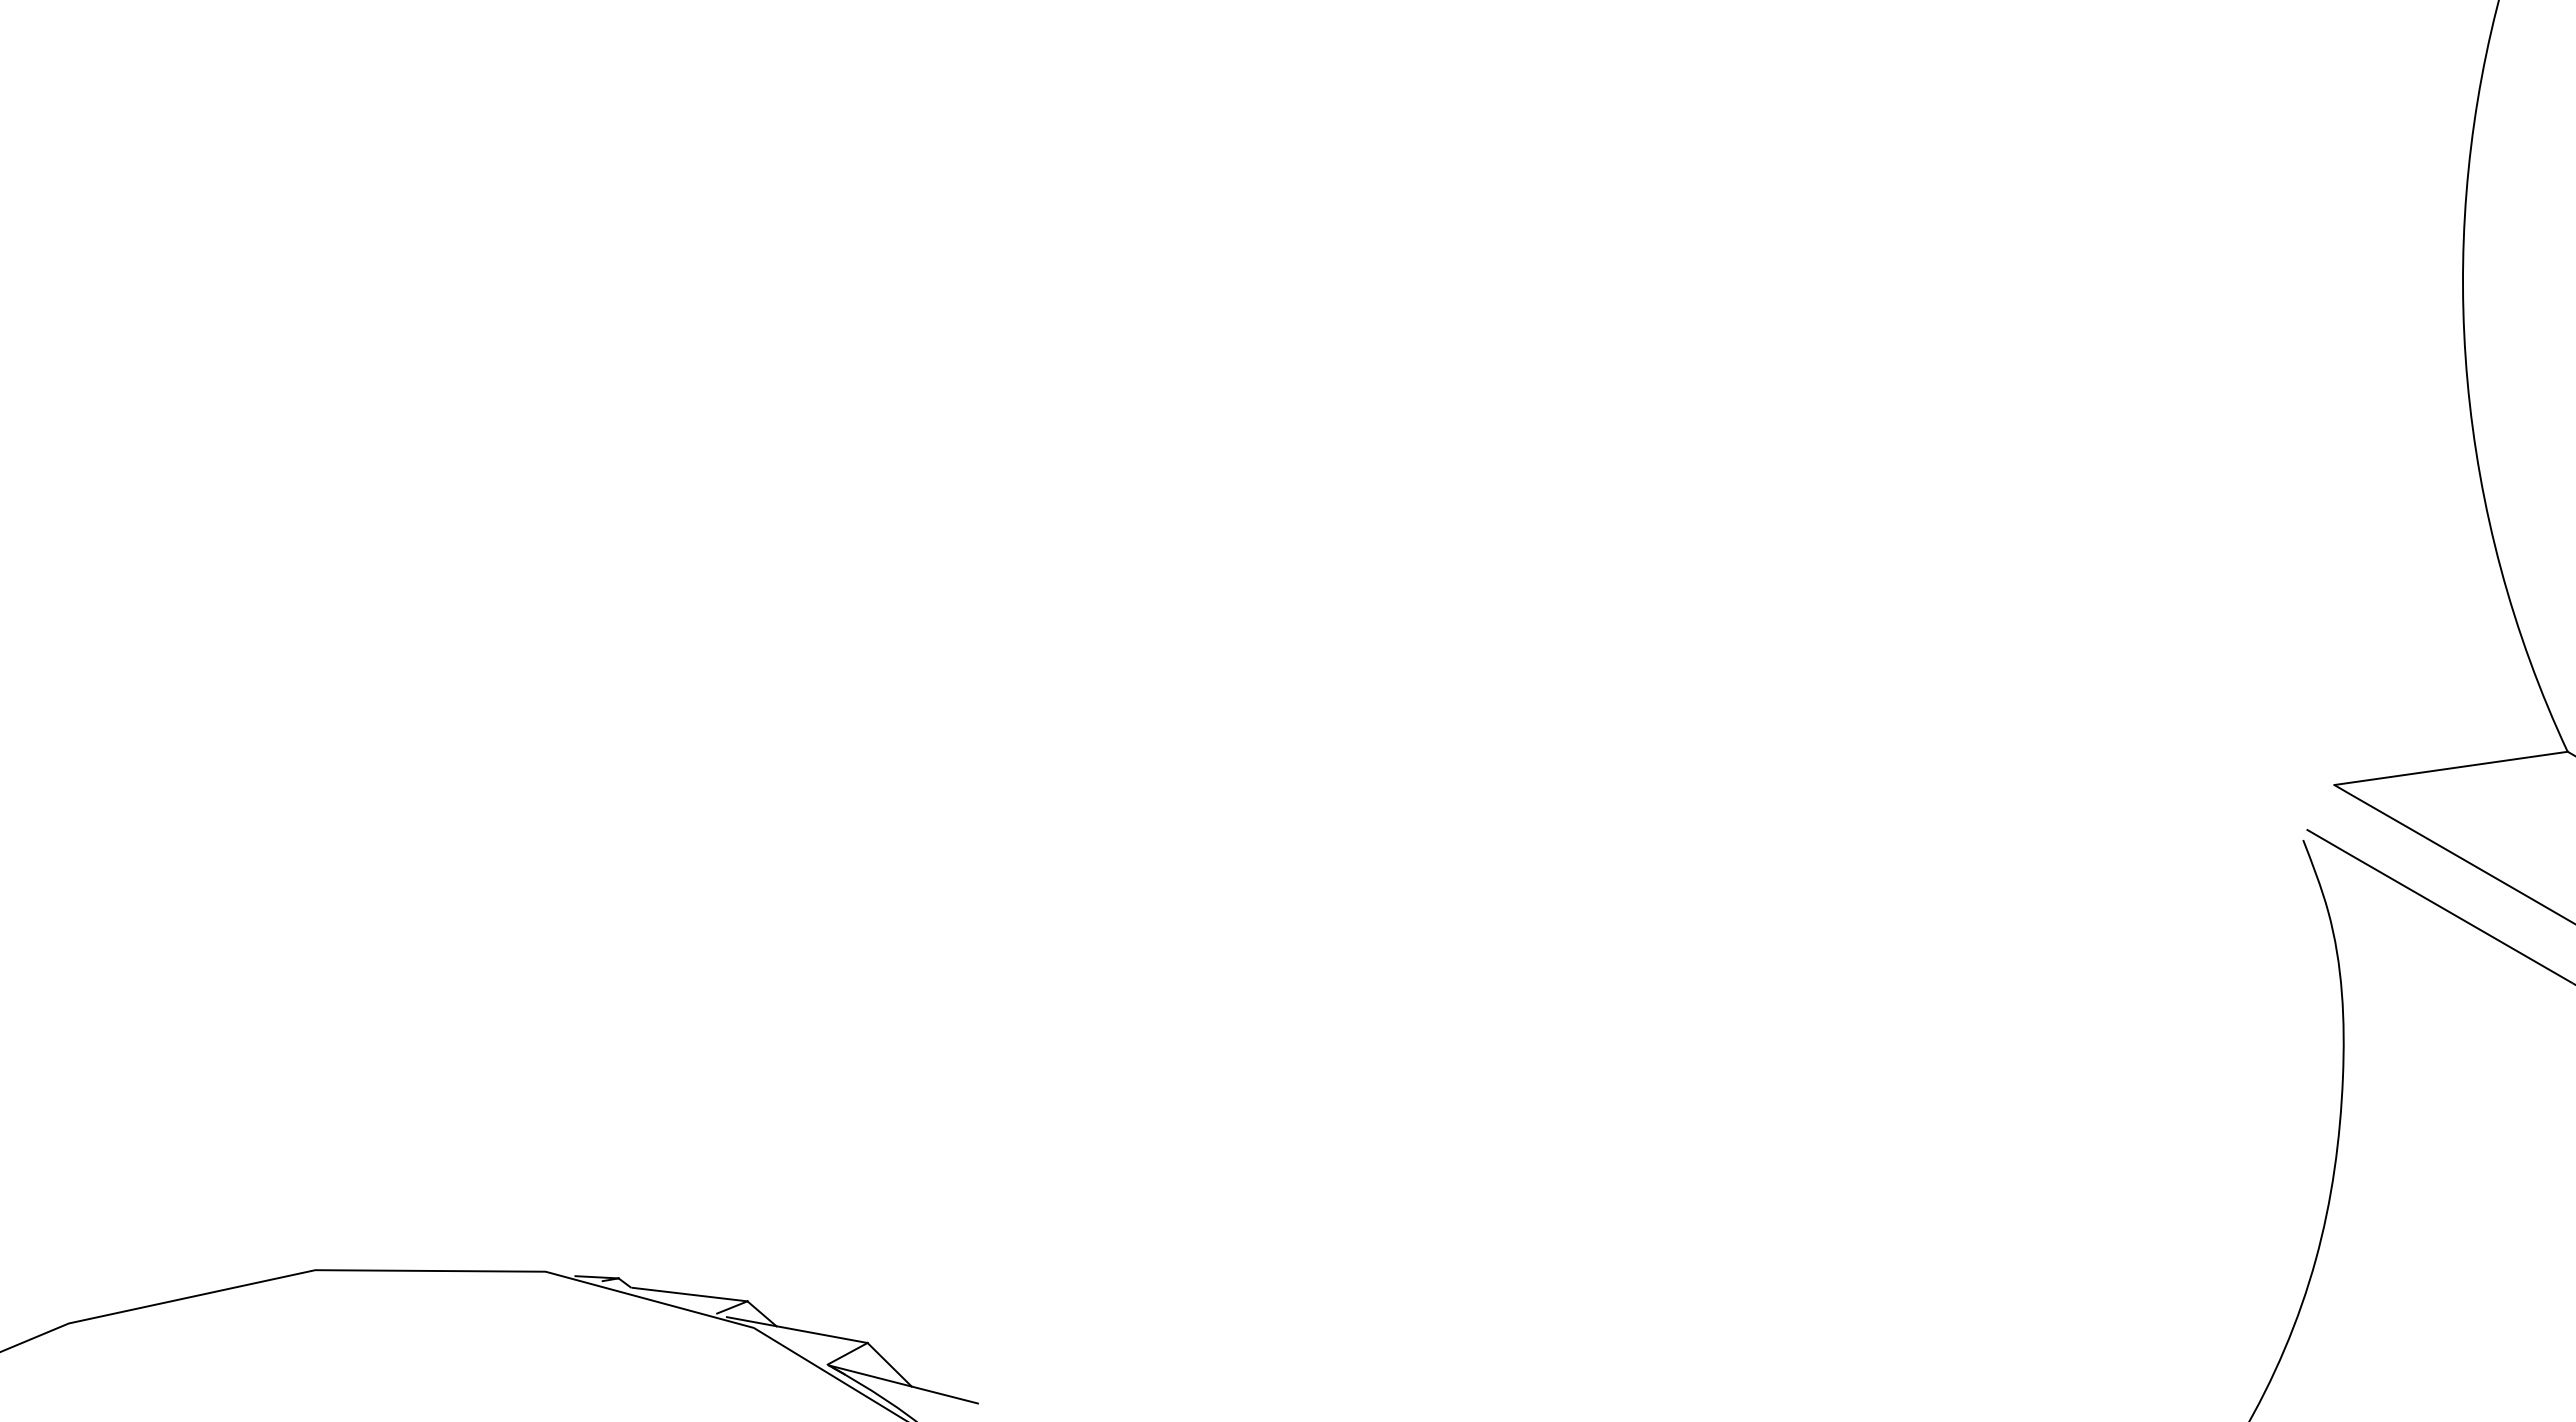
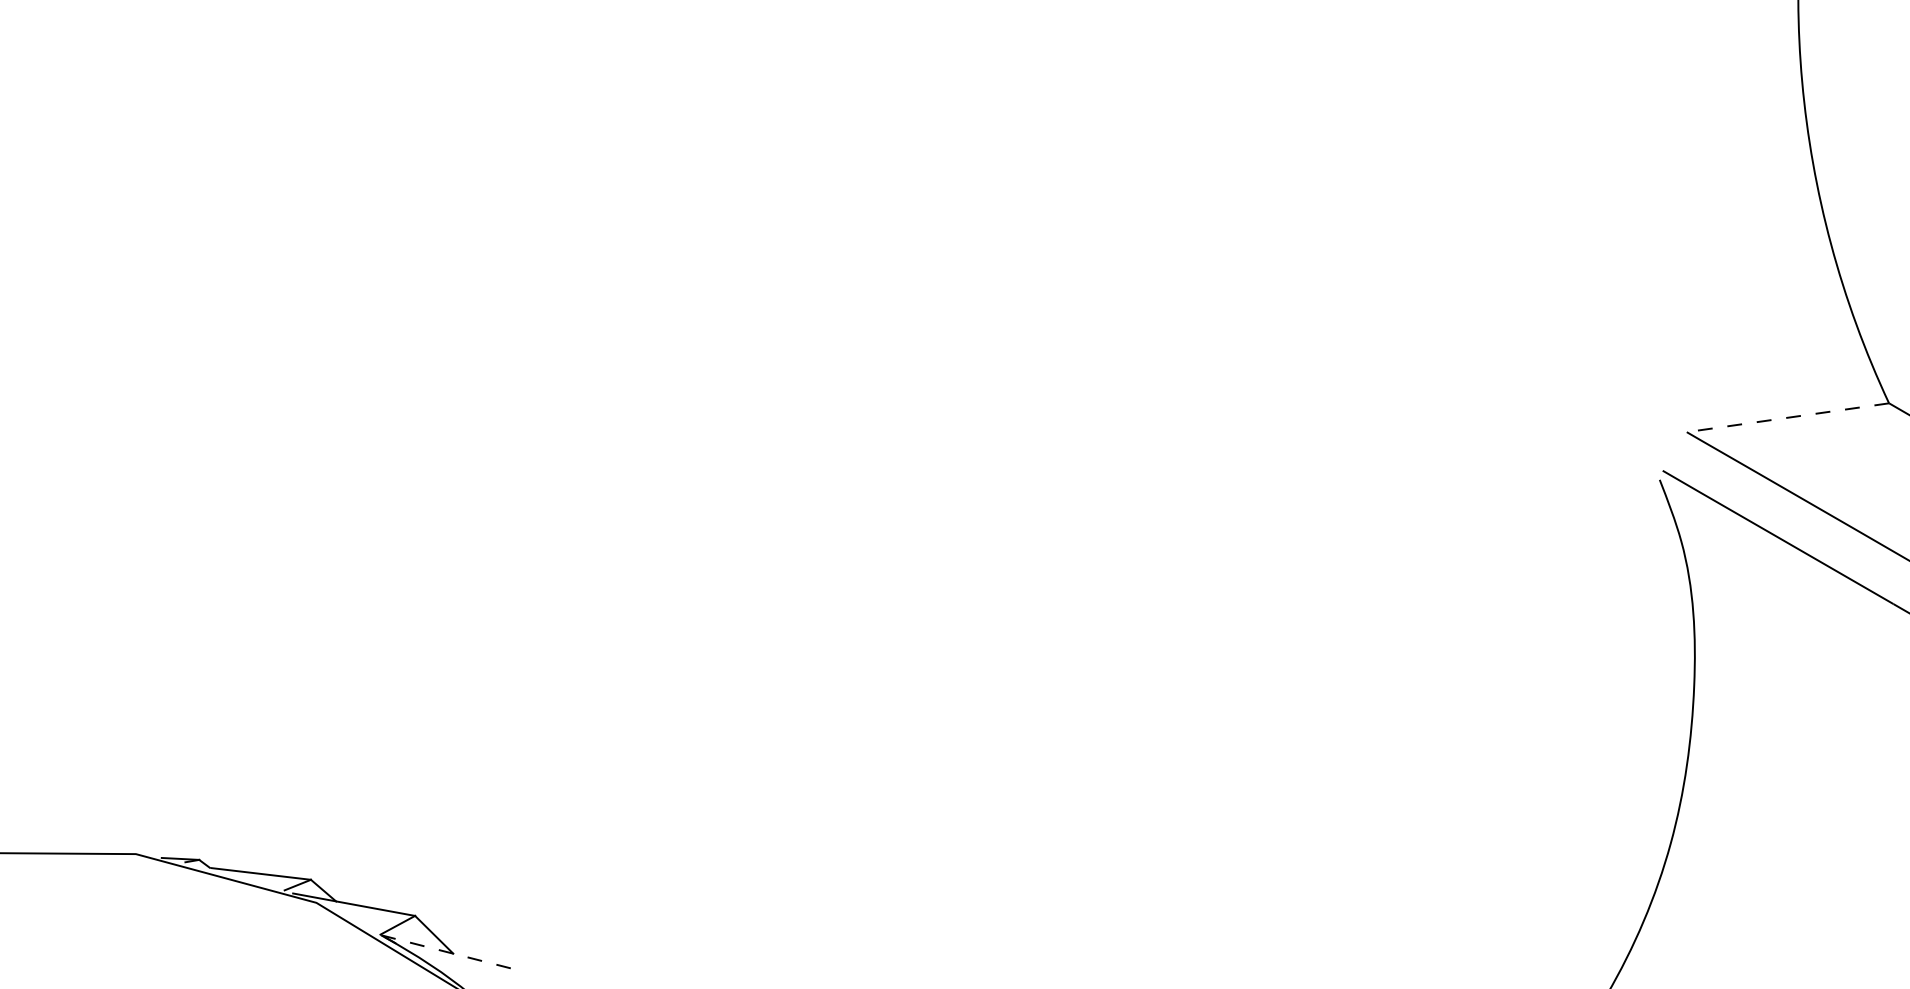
line: (2451, 768) -> (1788, 417), solid -> dashed
line: (903, 1384) -> (446, 951), solid -> dashed

